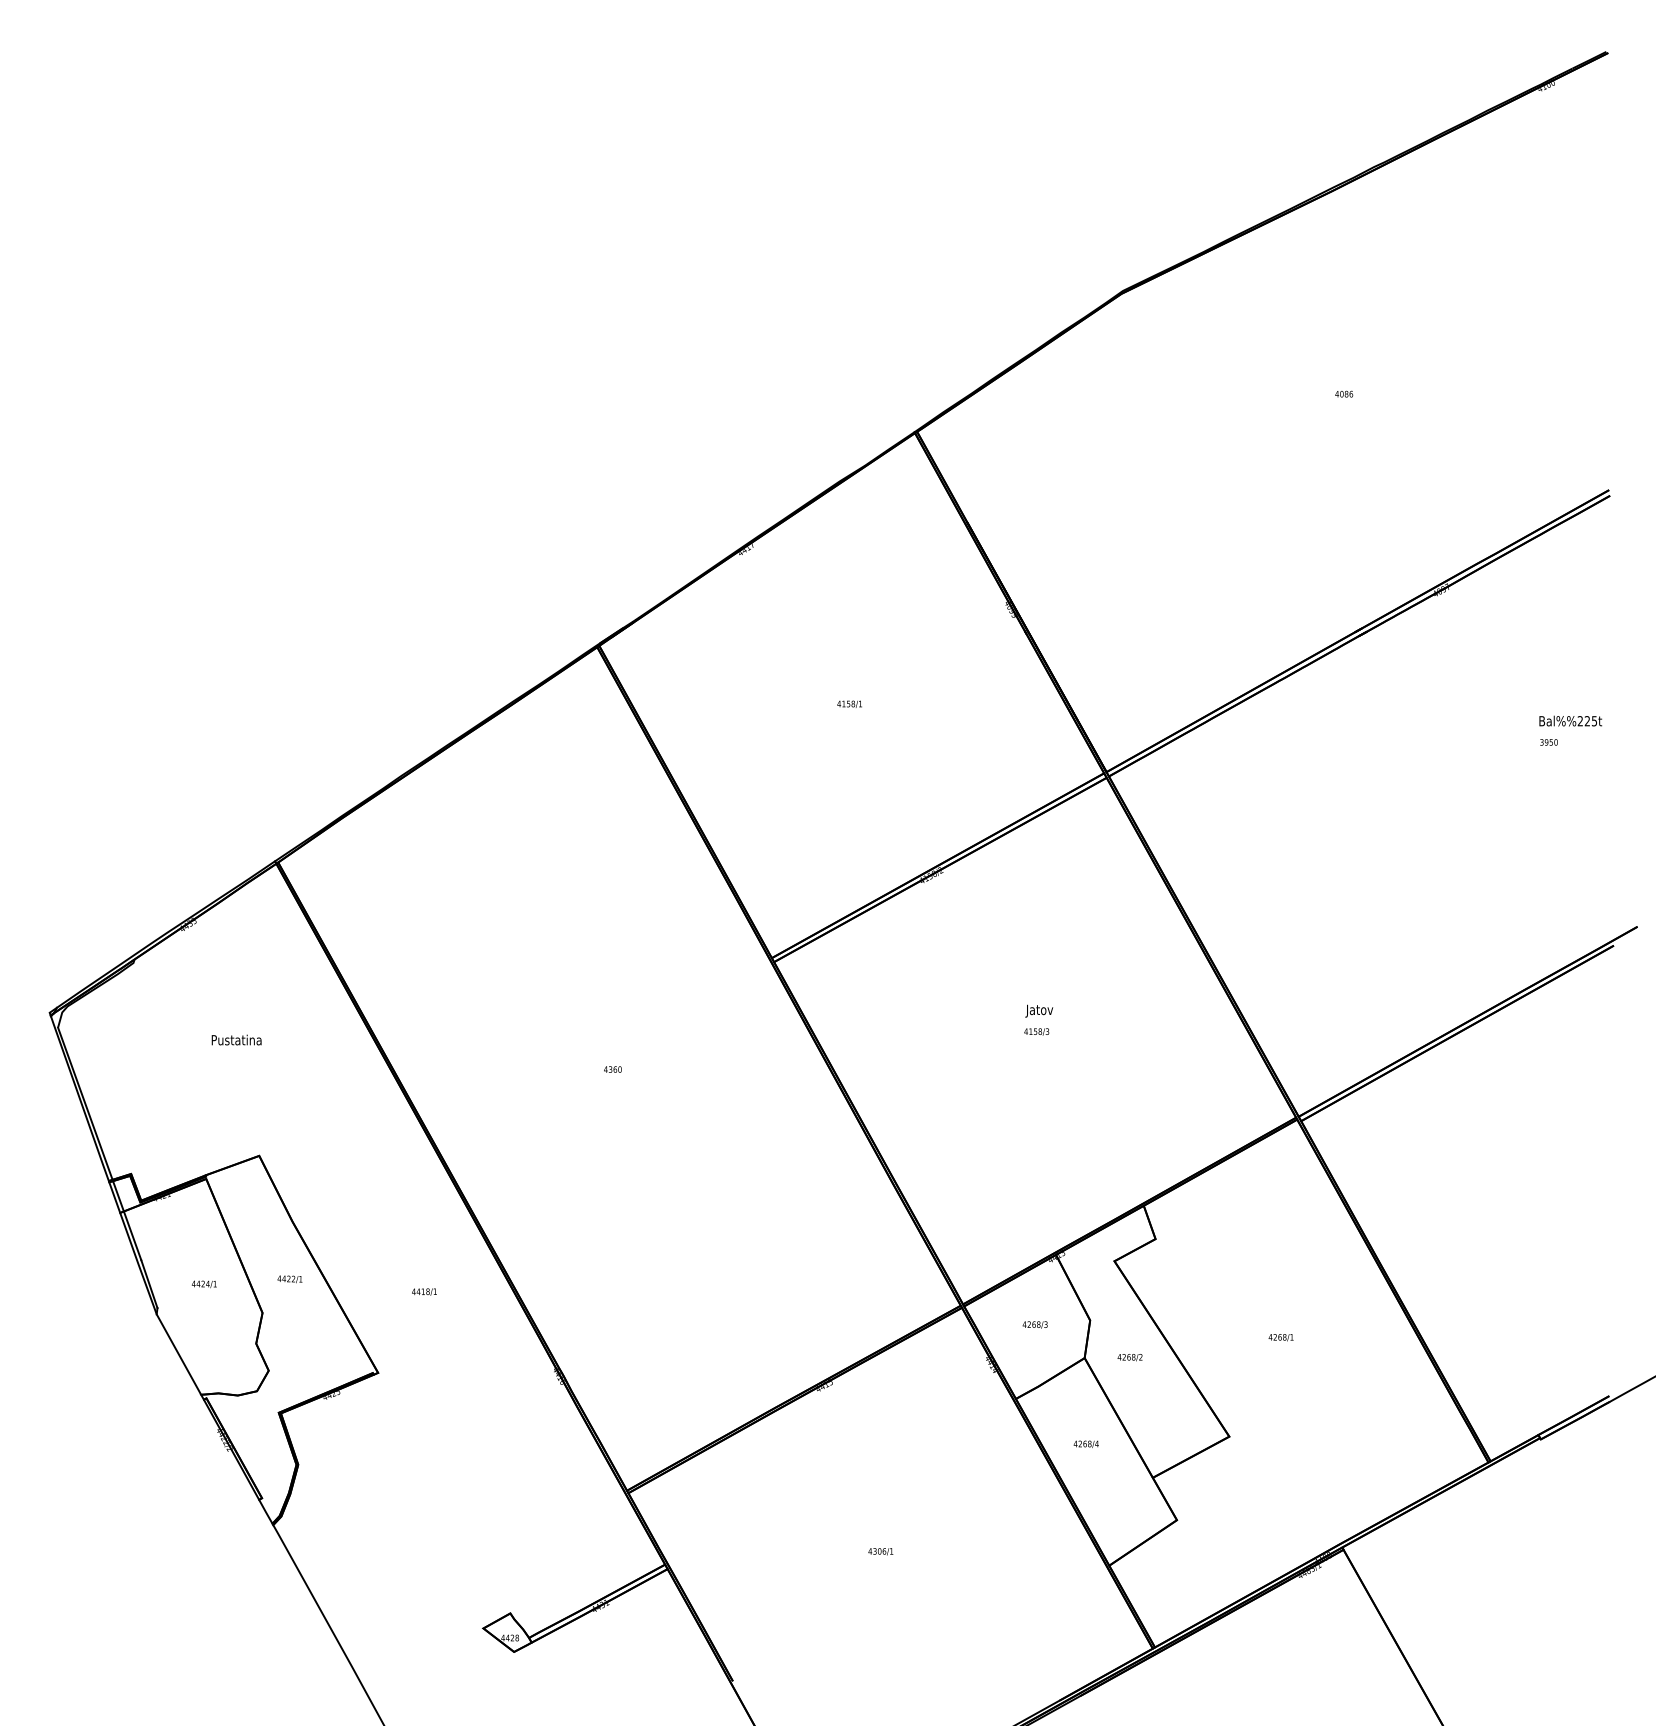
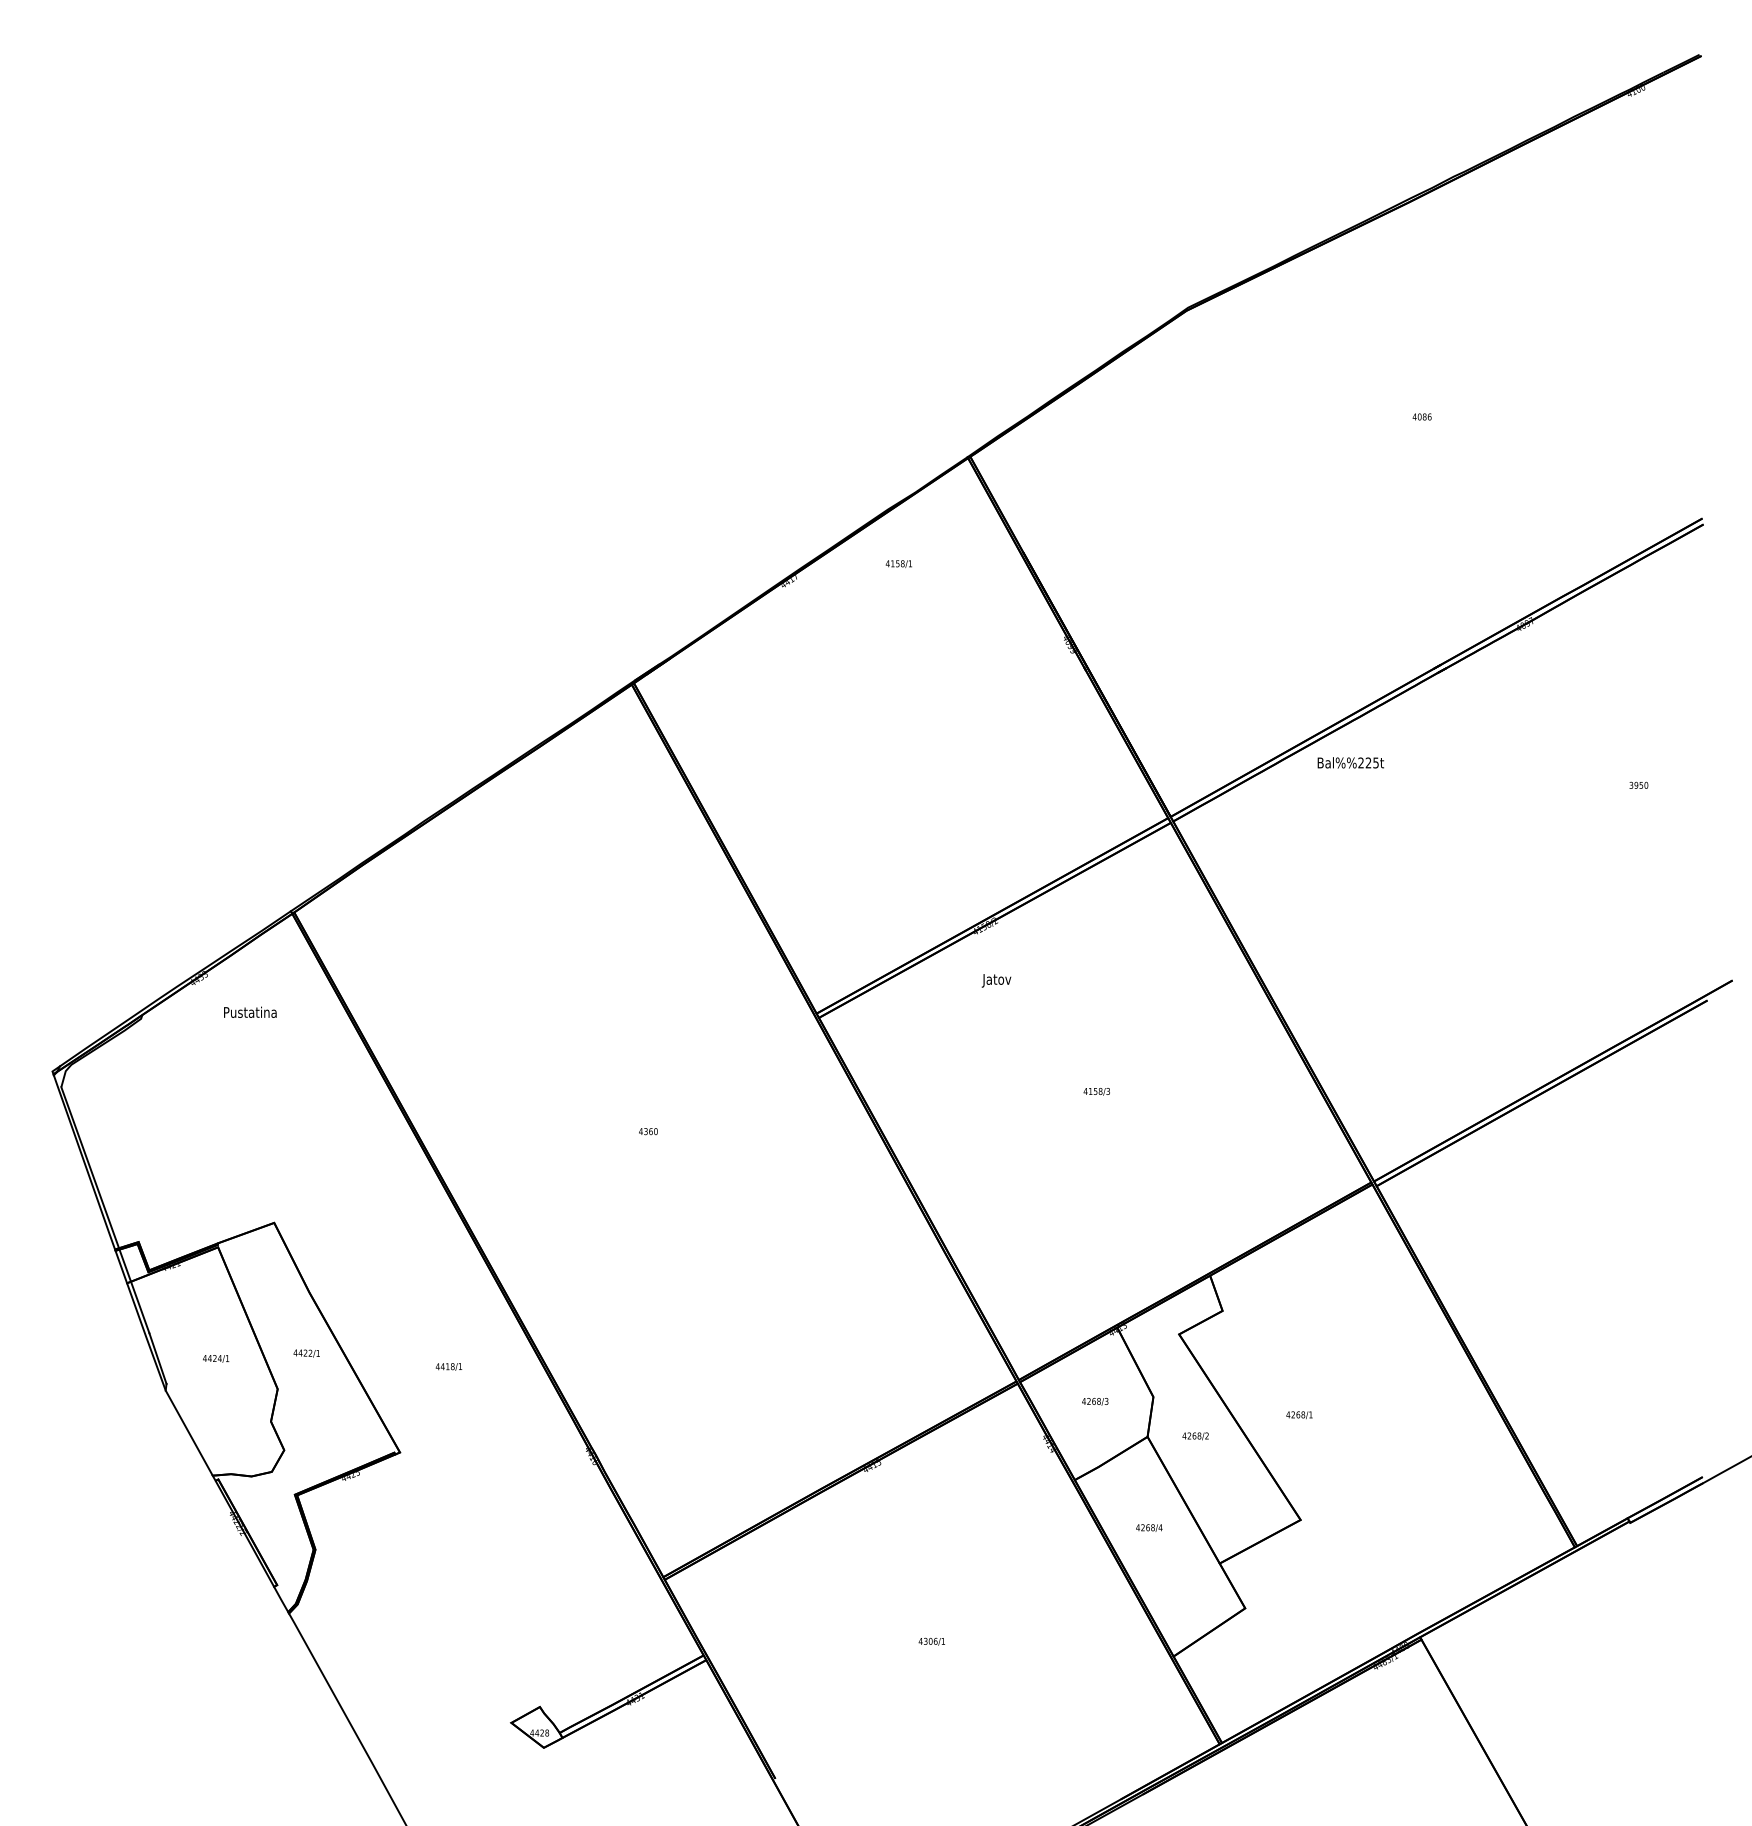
text: (849, 703) -> (898, 563), moved
text: (1570, 720) -> (1350, 762), moved
text: (1039, 1010) -> (996, 980), moved
text: (236, 1039) -> (250, 1011), moved
text: (1281, 1337) -> (1299, 1415), moved

